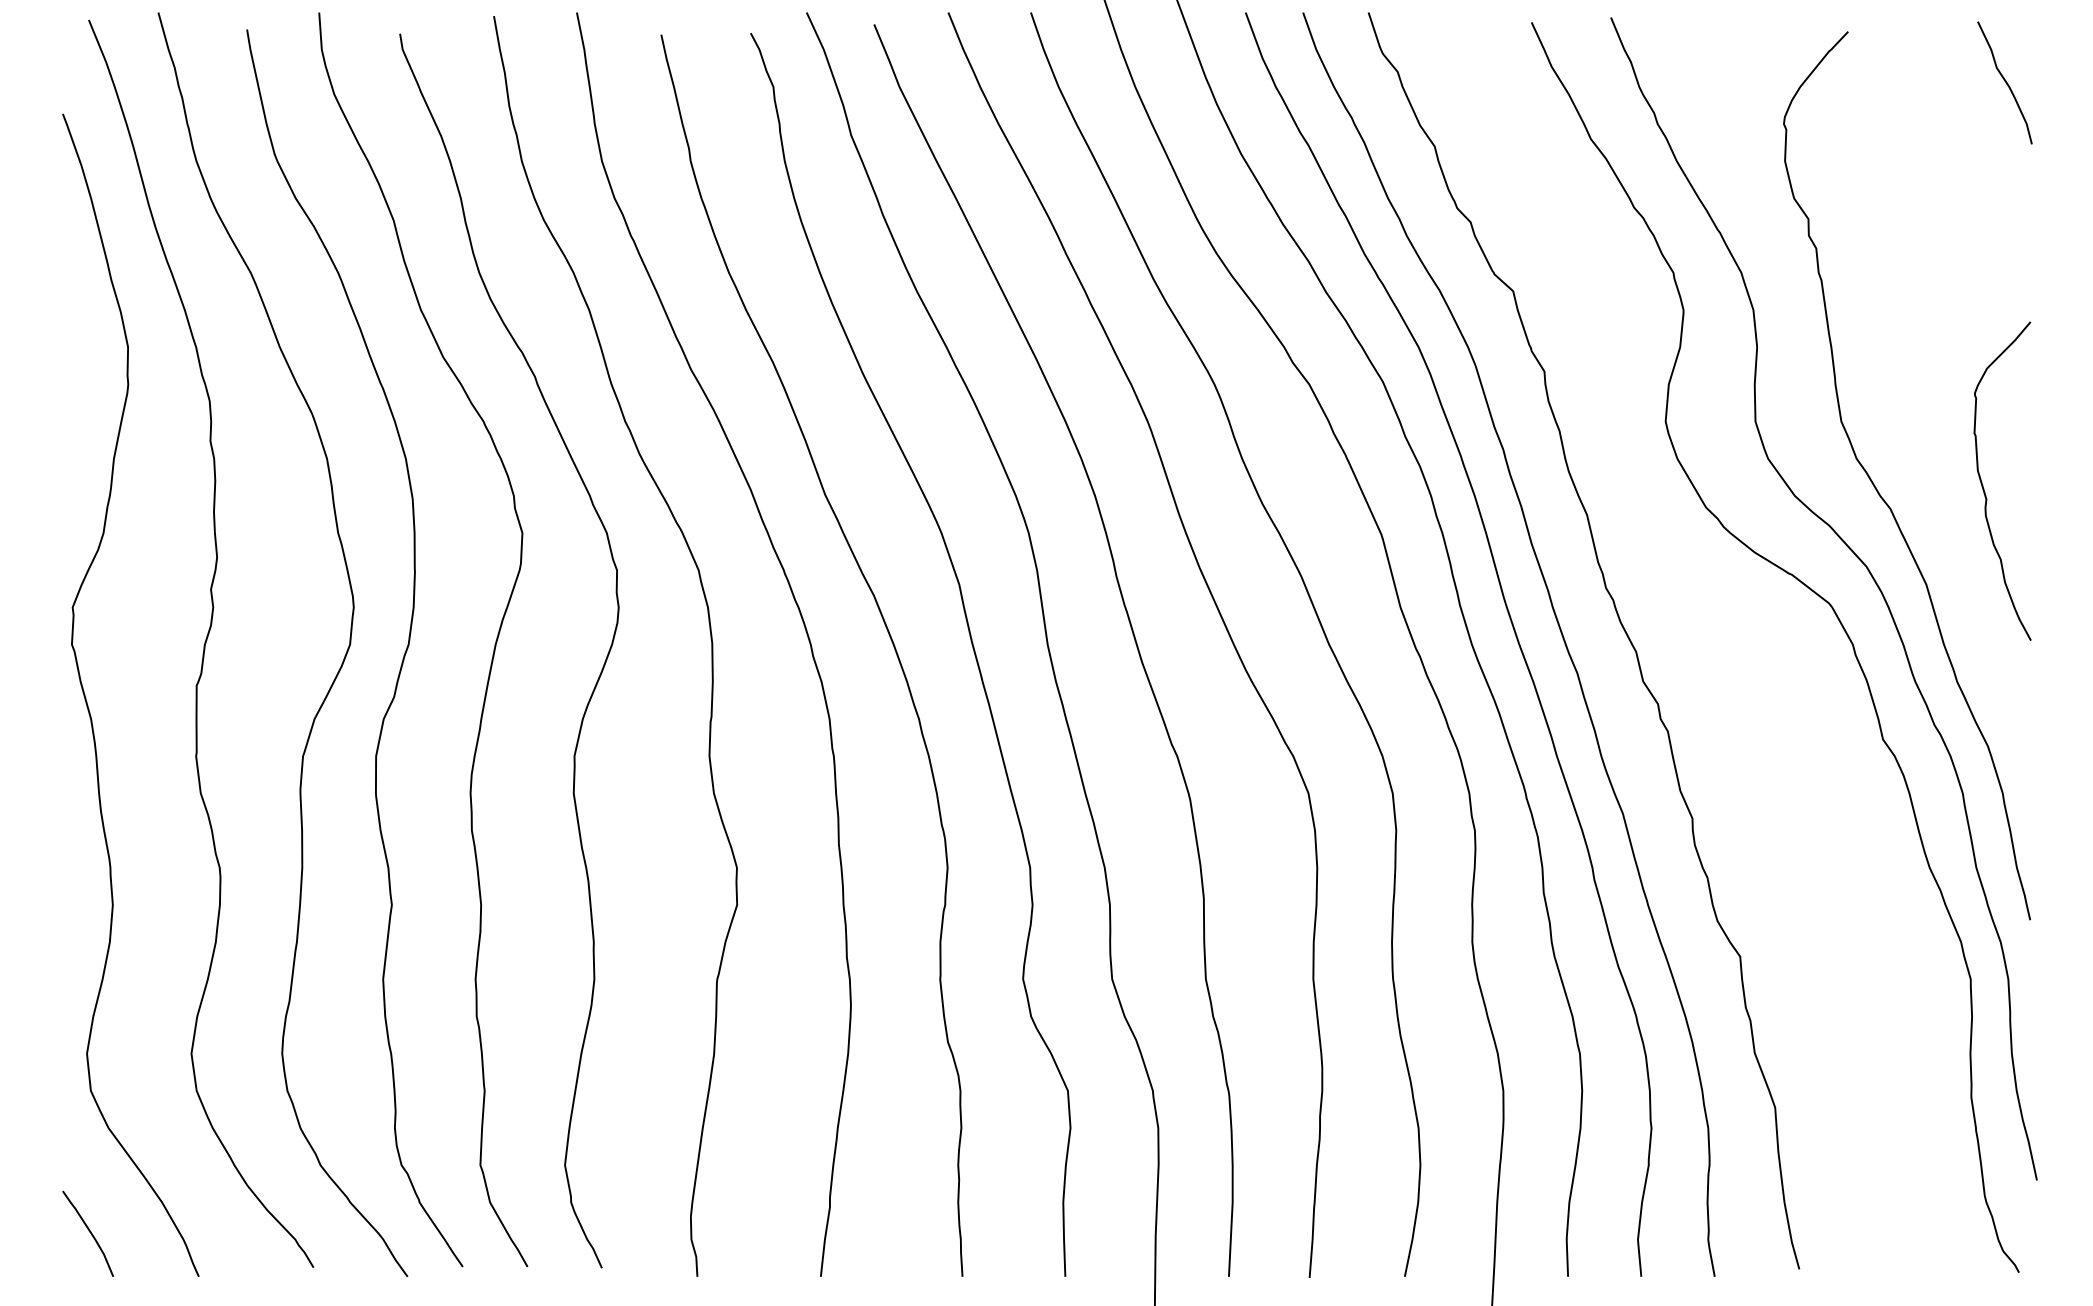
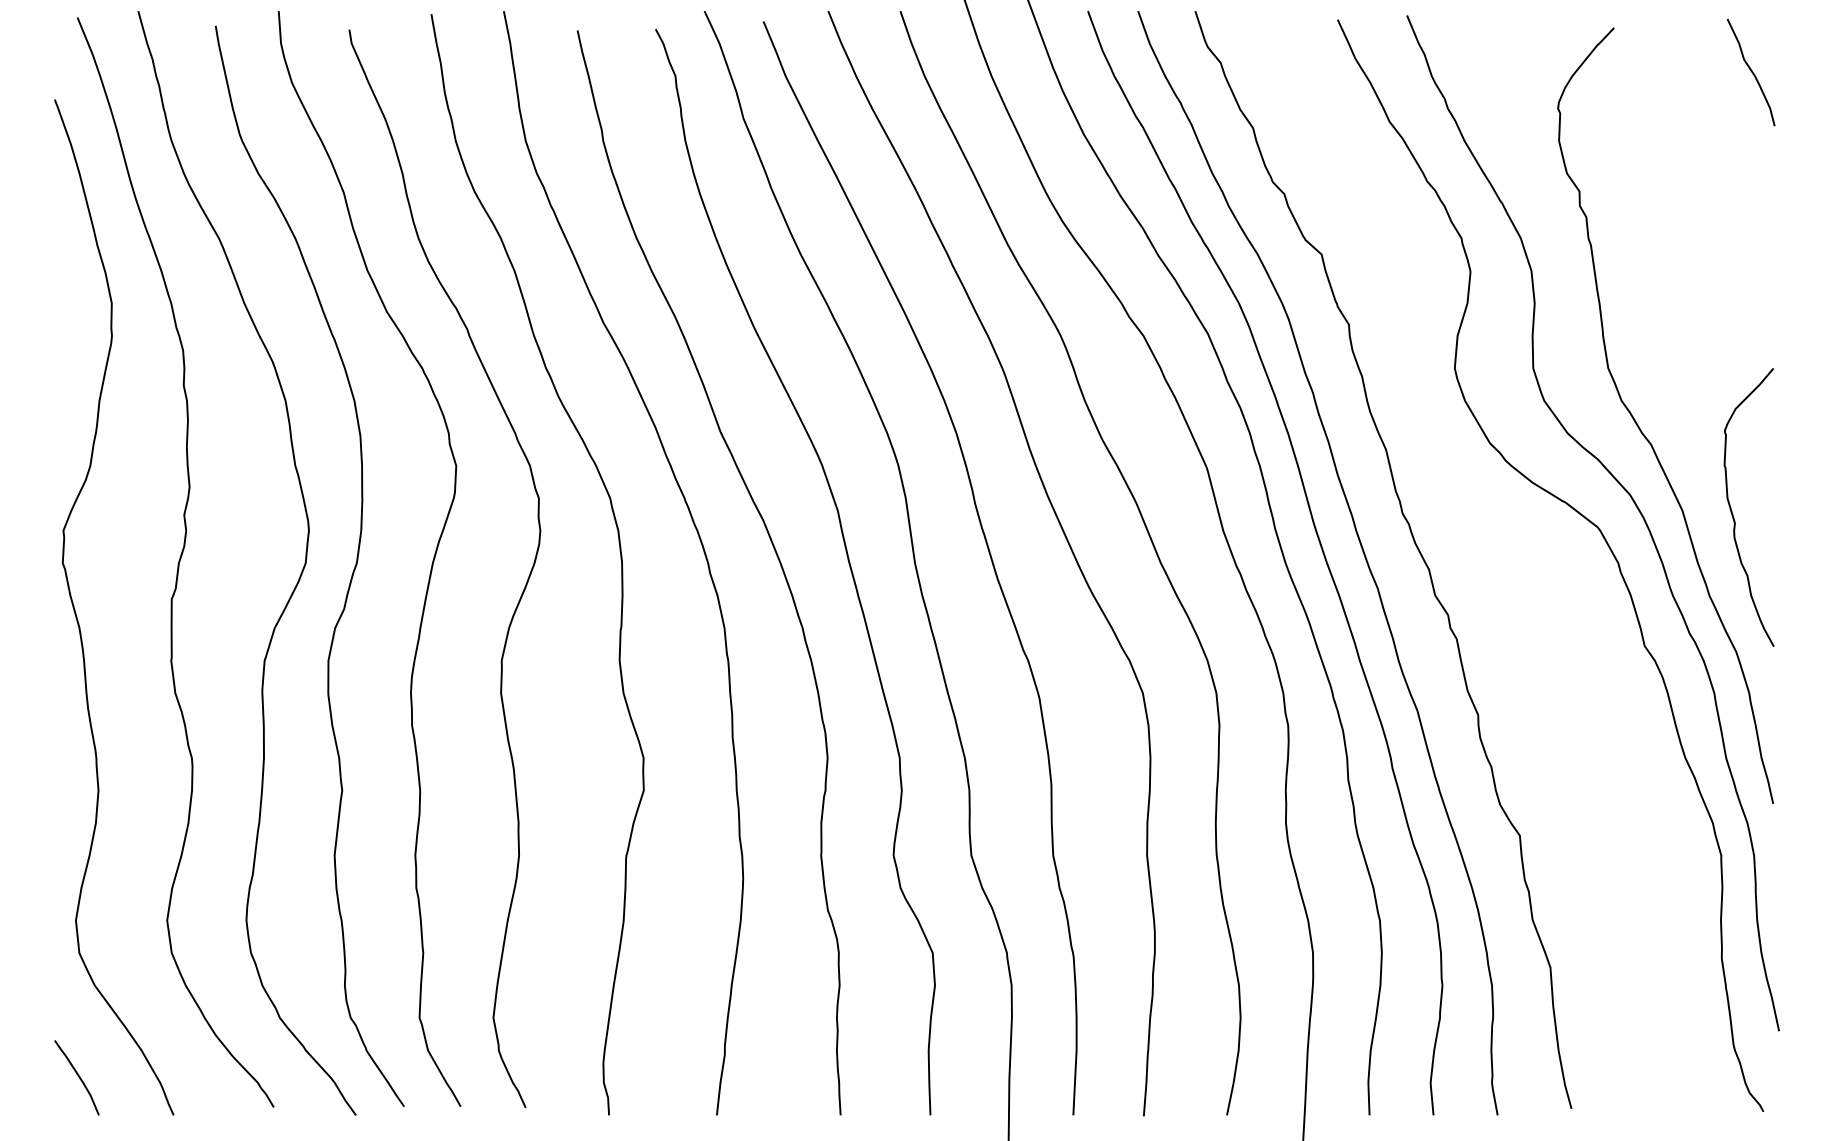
curve: (1983, 484) -> (1732, 510), moved

